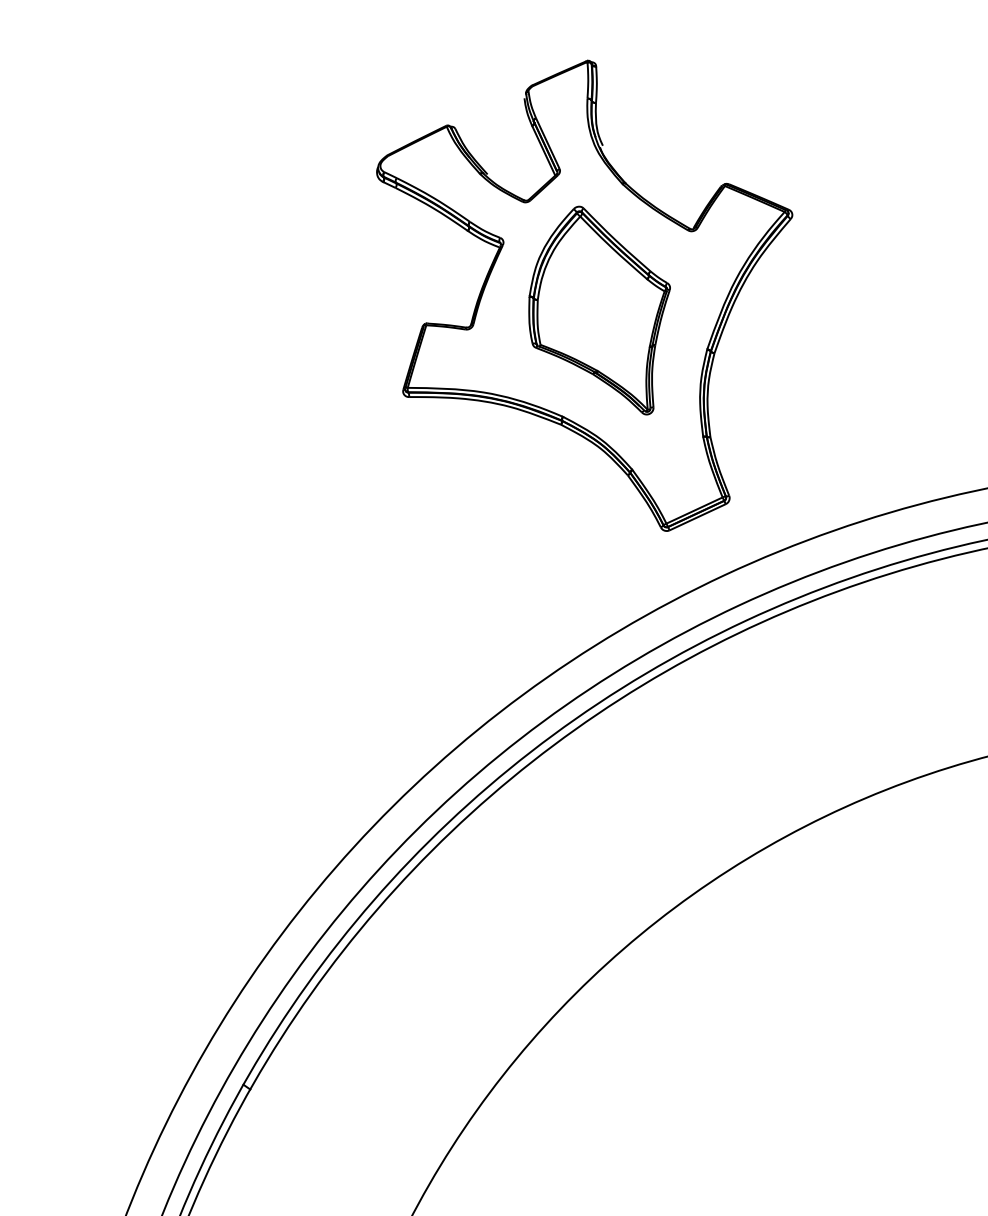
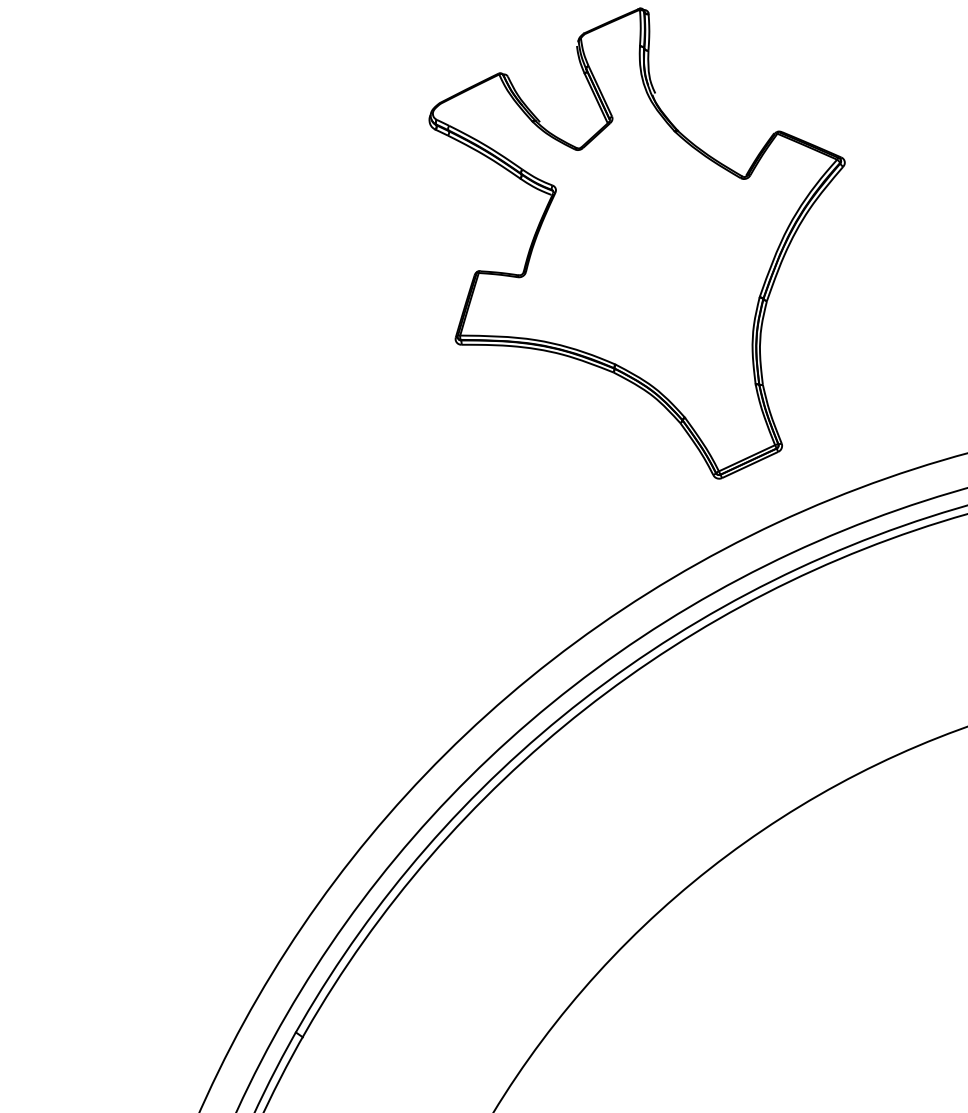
part: (599, 310) -> (651, 258), removed

